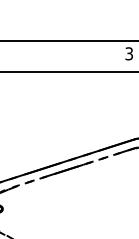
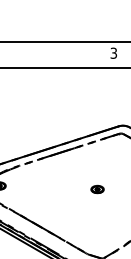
part: (110, 213) -> (97, 189), added

